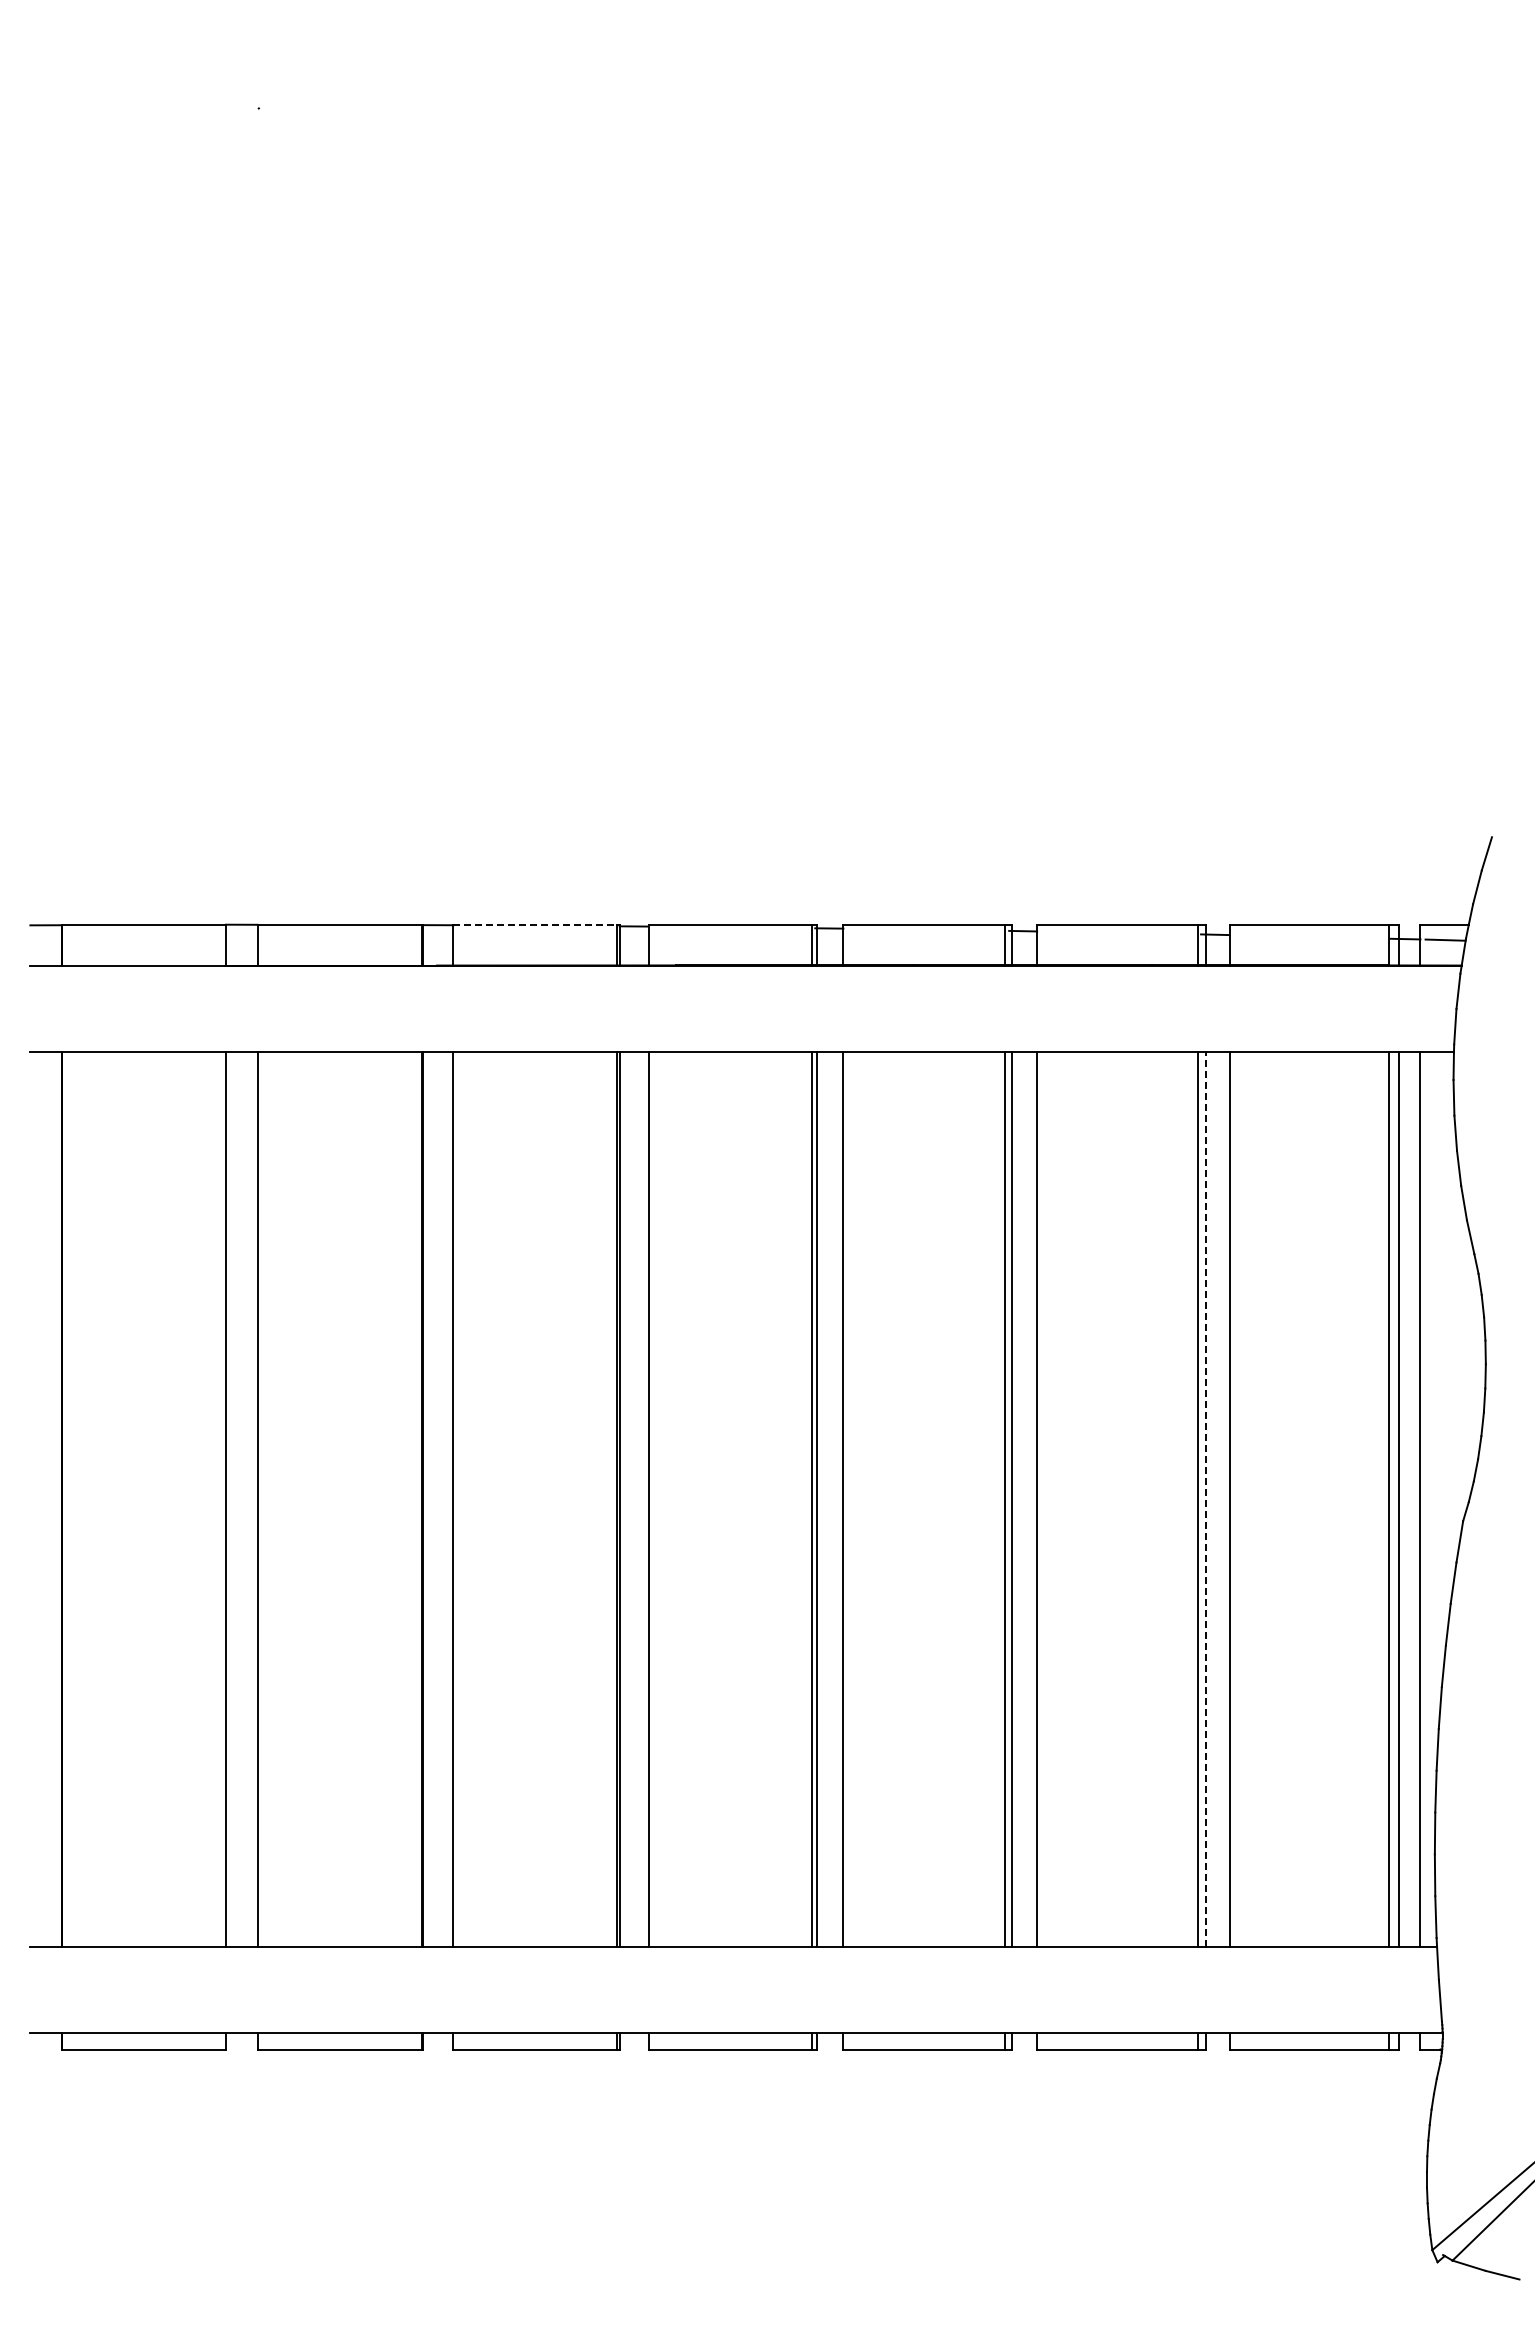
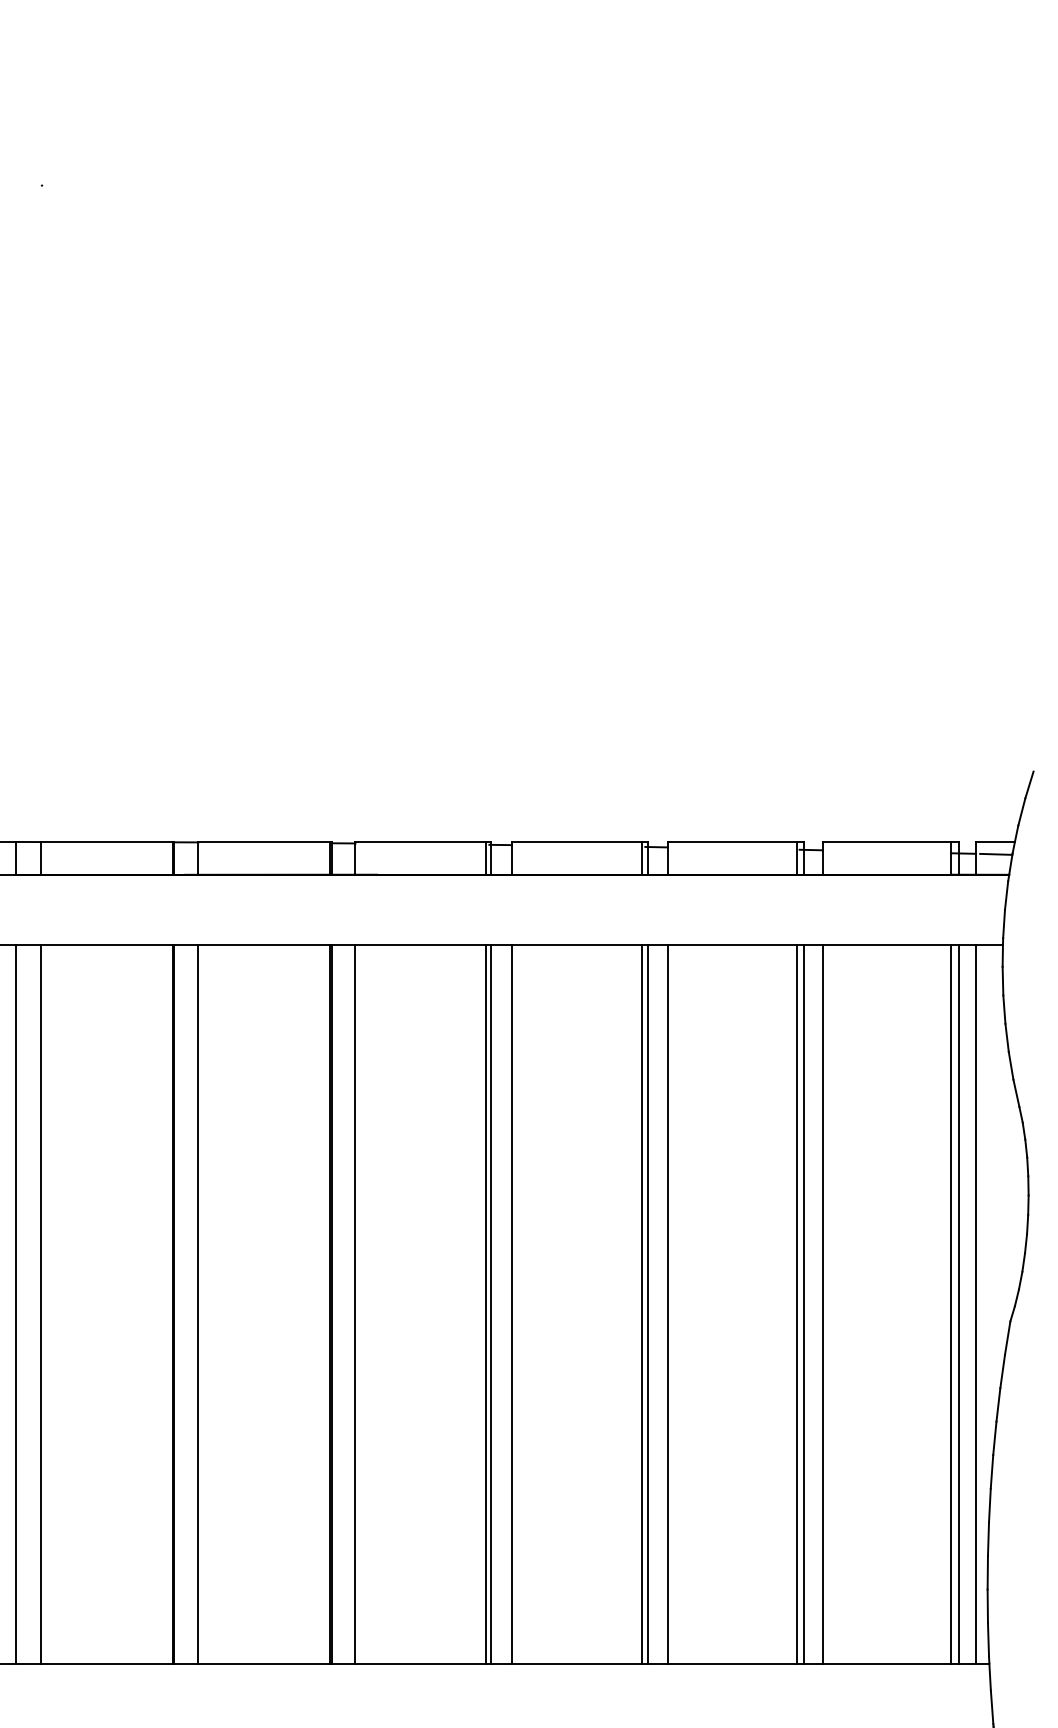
line: (535, 924) -> (264, 841), dashed -> solid
line: (1206, 1499) -> (803, 1304), dashed -> solid

